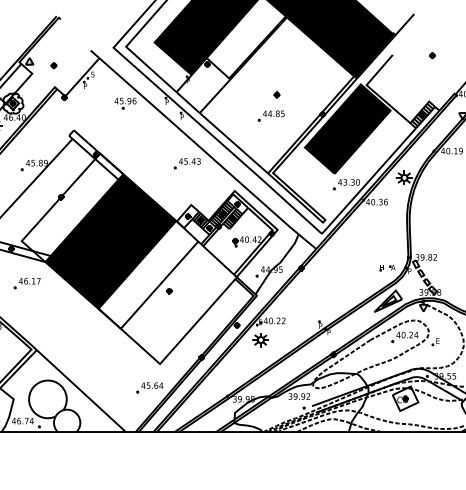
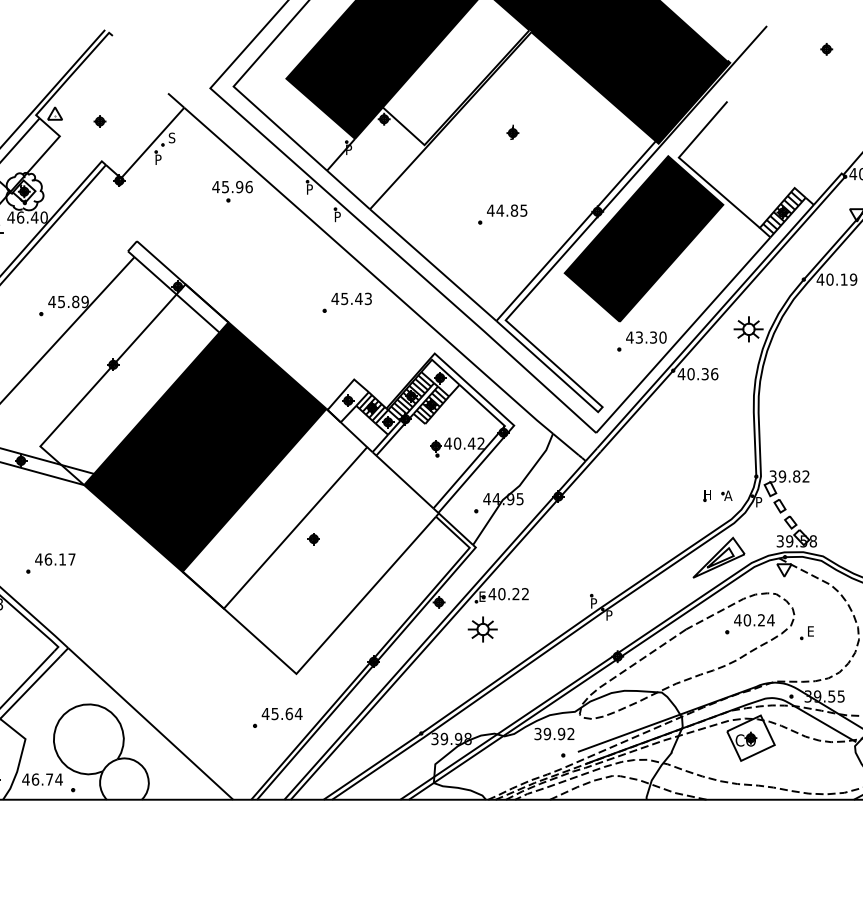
part: (432, 55) -> (826, 48), moved
part: (276, 94) -> (512, 132), moved
part: (26, 283) -> (49, 563), moved

